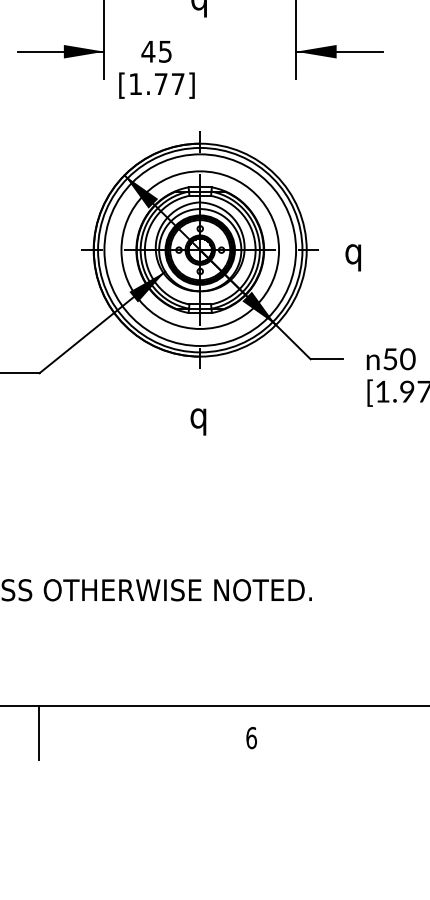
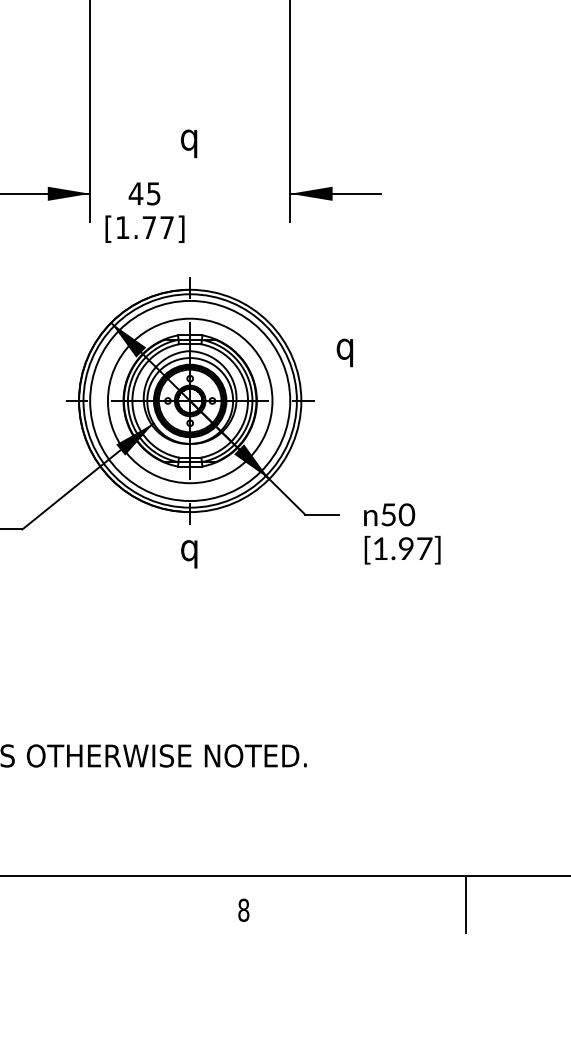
text: (352, 257) -> (344, 352), moved
text: (198, 422) -> (189, 554), moved
line: (38, 732) -> (21, 904), removed
text: (251, 737) -> (243, 909), 6 -> 8

